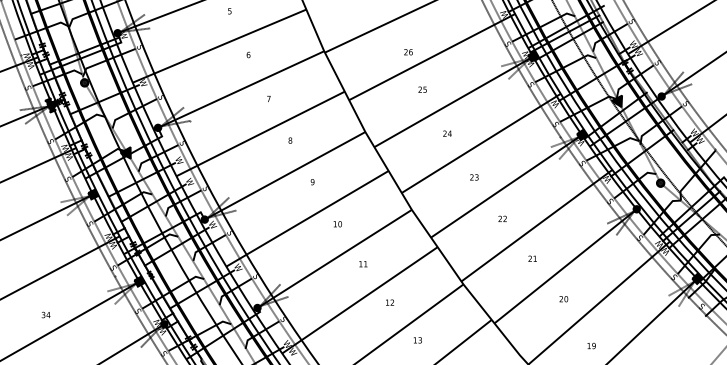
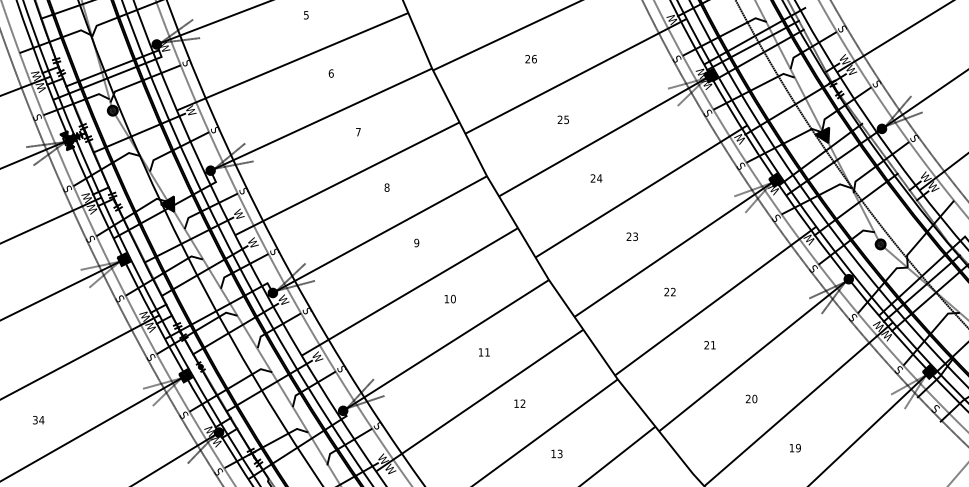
text: (408, 52) -> (531, 59), moved
text: (45, 314) -> (37, 419), moved
text: (591, 345) -> (795, 447), moved

